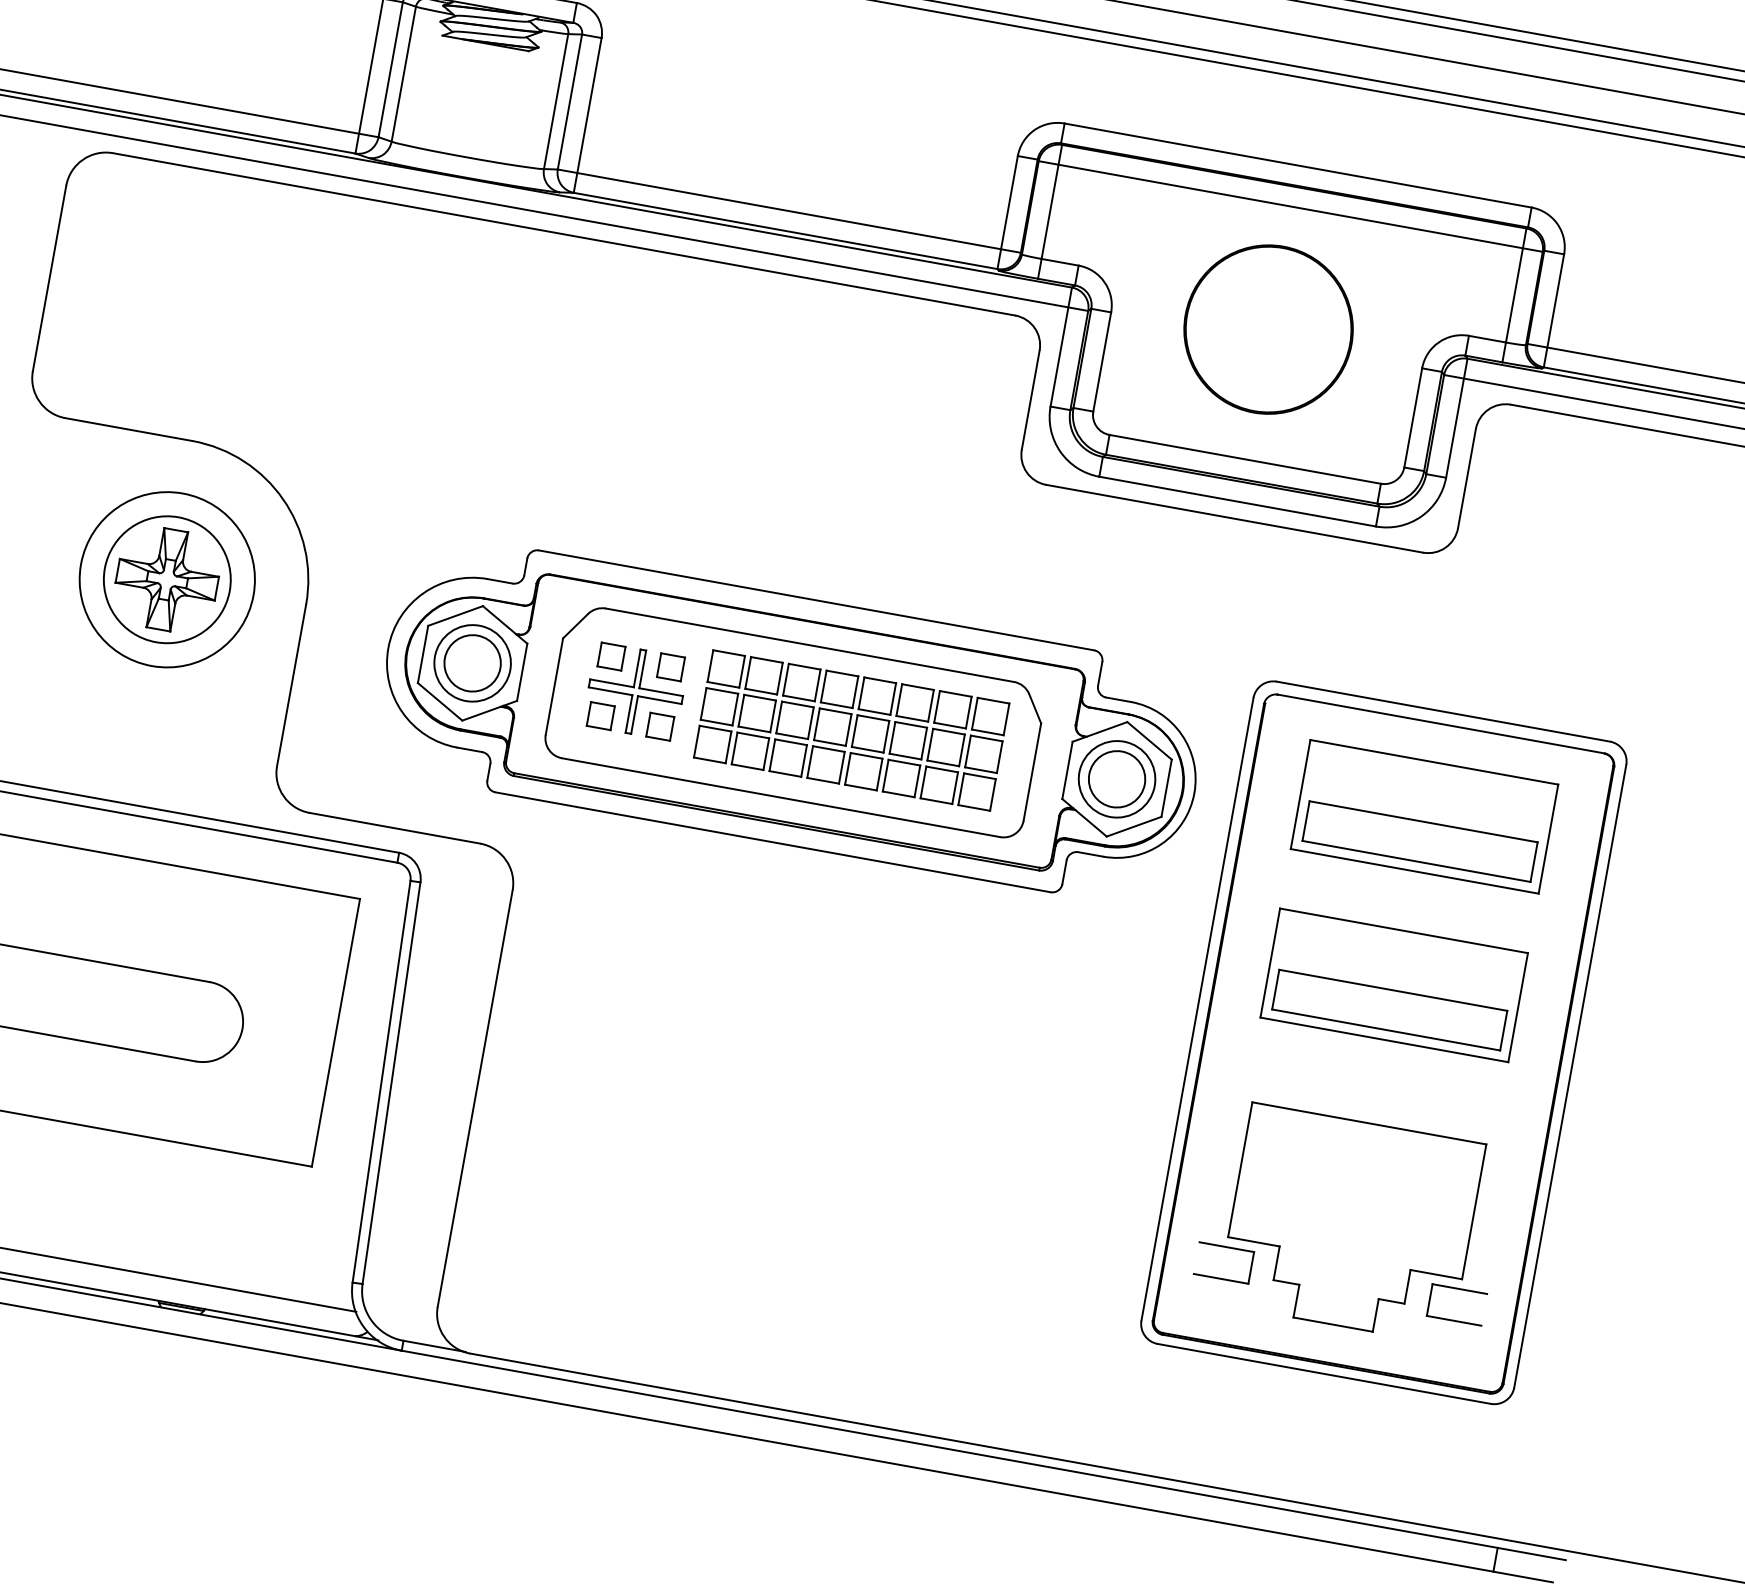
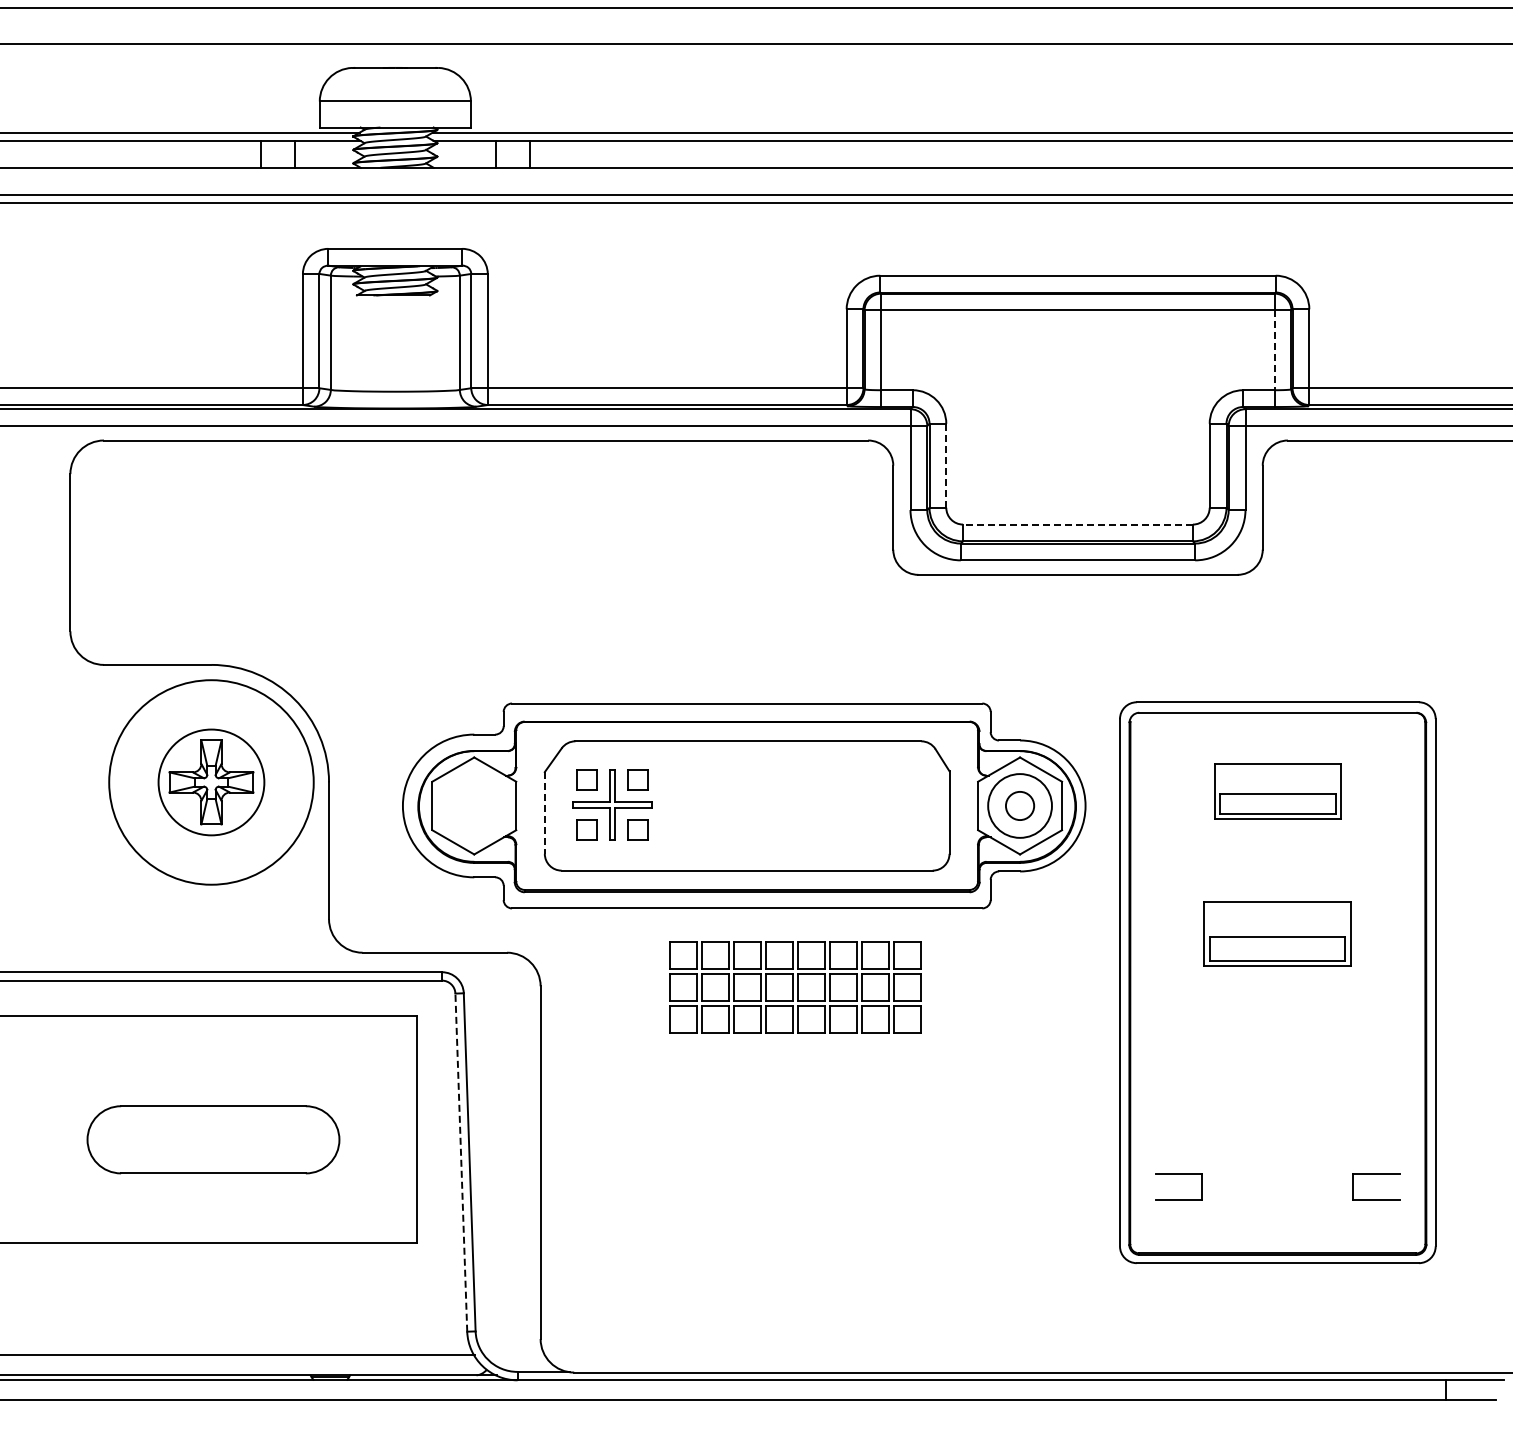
line: (1514, 295) -> (1274, 350), solid -> dashed
part: (1268, 329) -> (1077, 414), removed
line: (1102, 361) -> (946, 465), solid -> dashed
line: (1245, 459) -> (1078, 524), solid -> dashed
circle: (167, 579) -> (211, 782), size x1.4
part: (472, 662) -> (474, 805), removed
line: (554, 685) -> (544, 812), solid -> dashed
part: (852, 731) -> (795, 987), moved
circle: (1116, 778) -> (1019, 805), size x0.6
part: (1424, 816) -> (1277, 791), size x0.6
part: (1393, 984) -> (1277, 933), size x0.7
line: (381, 1081) -> (461, 1162), solid -> dashed
part: (1351, 1223) -> (1277, 1135), removed

